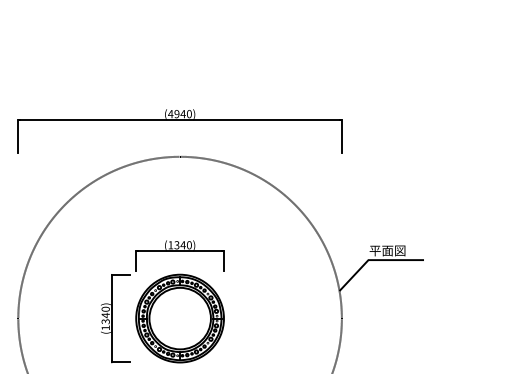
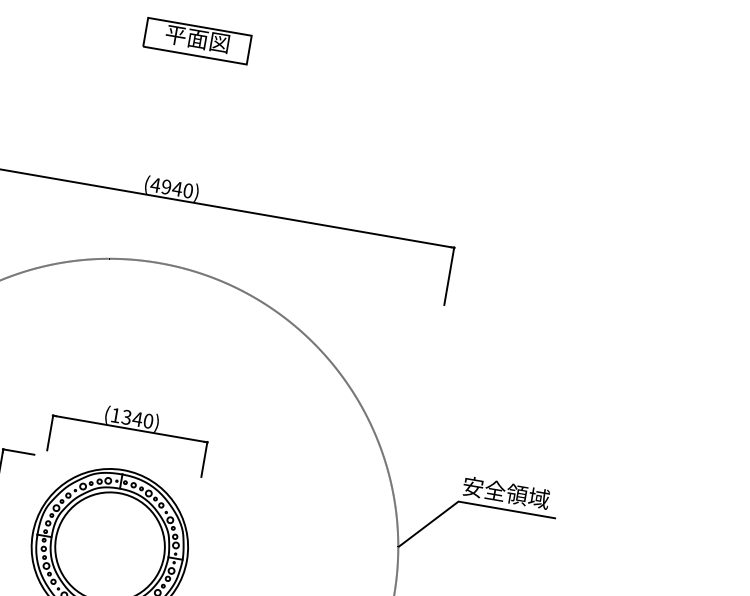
part: (180, 30) -> (198, 41), added
text: (393, 250) -> (505, 492), 平面図 -> 安全領域

